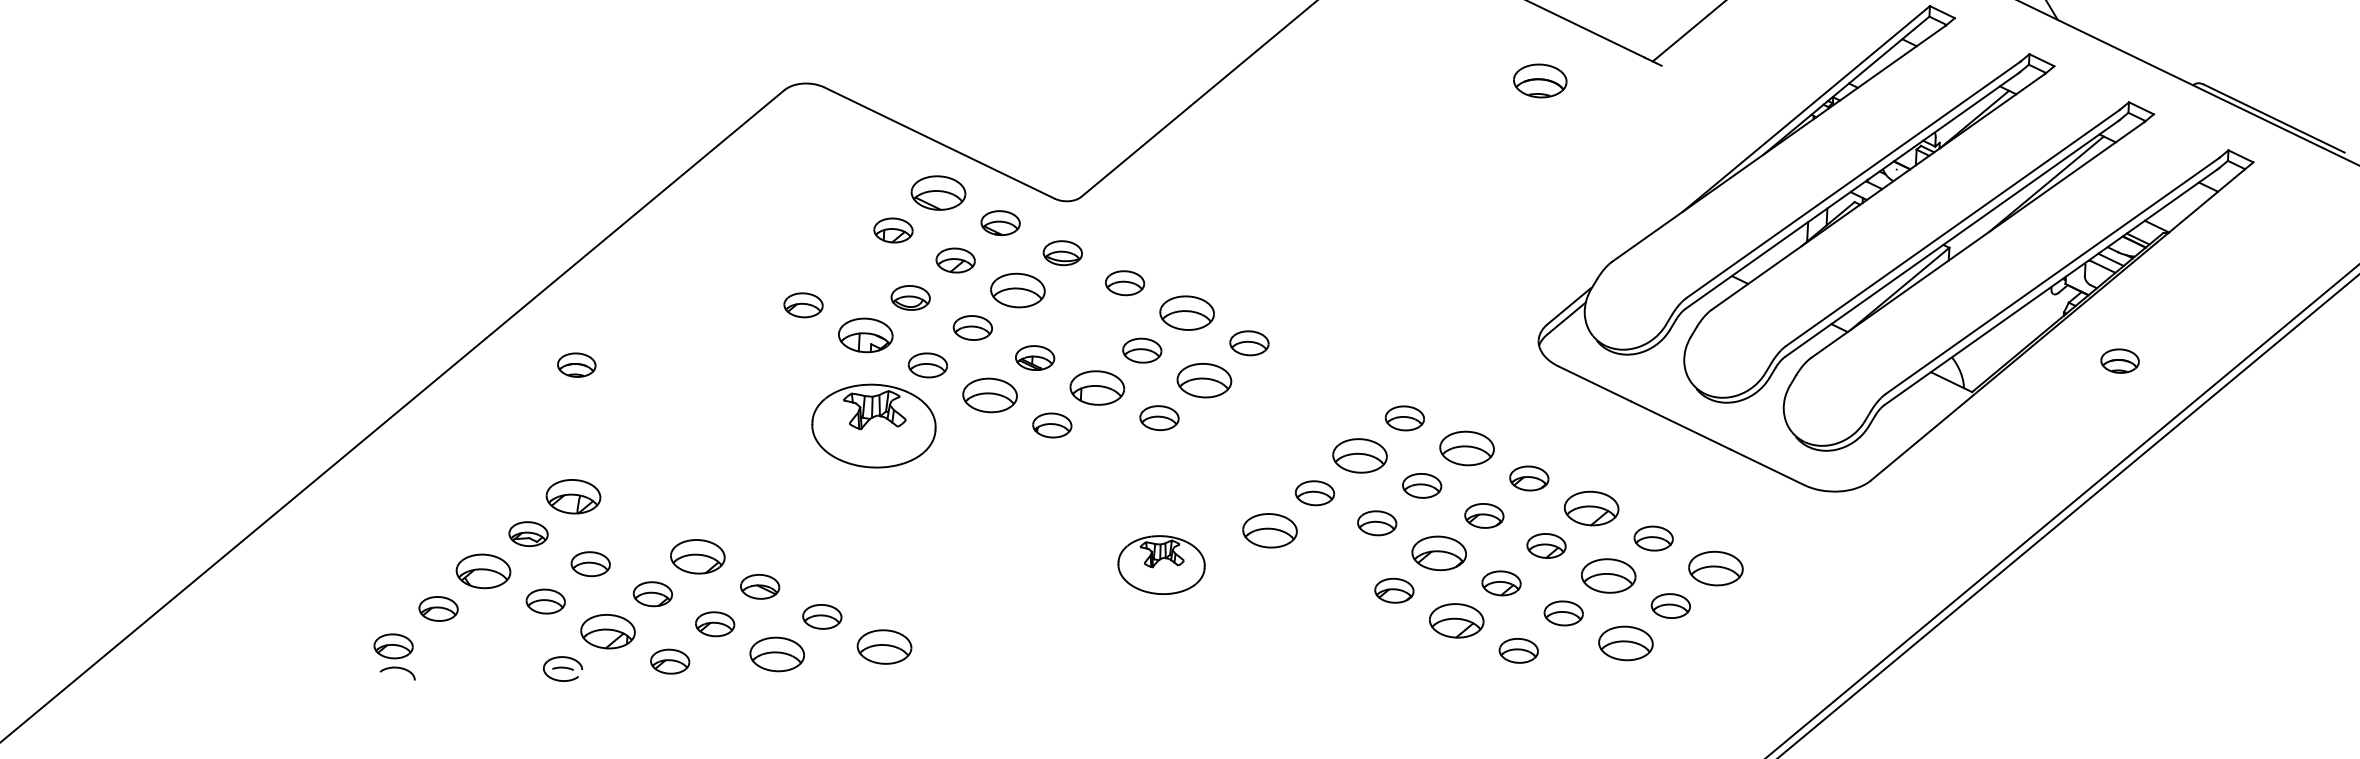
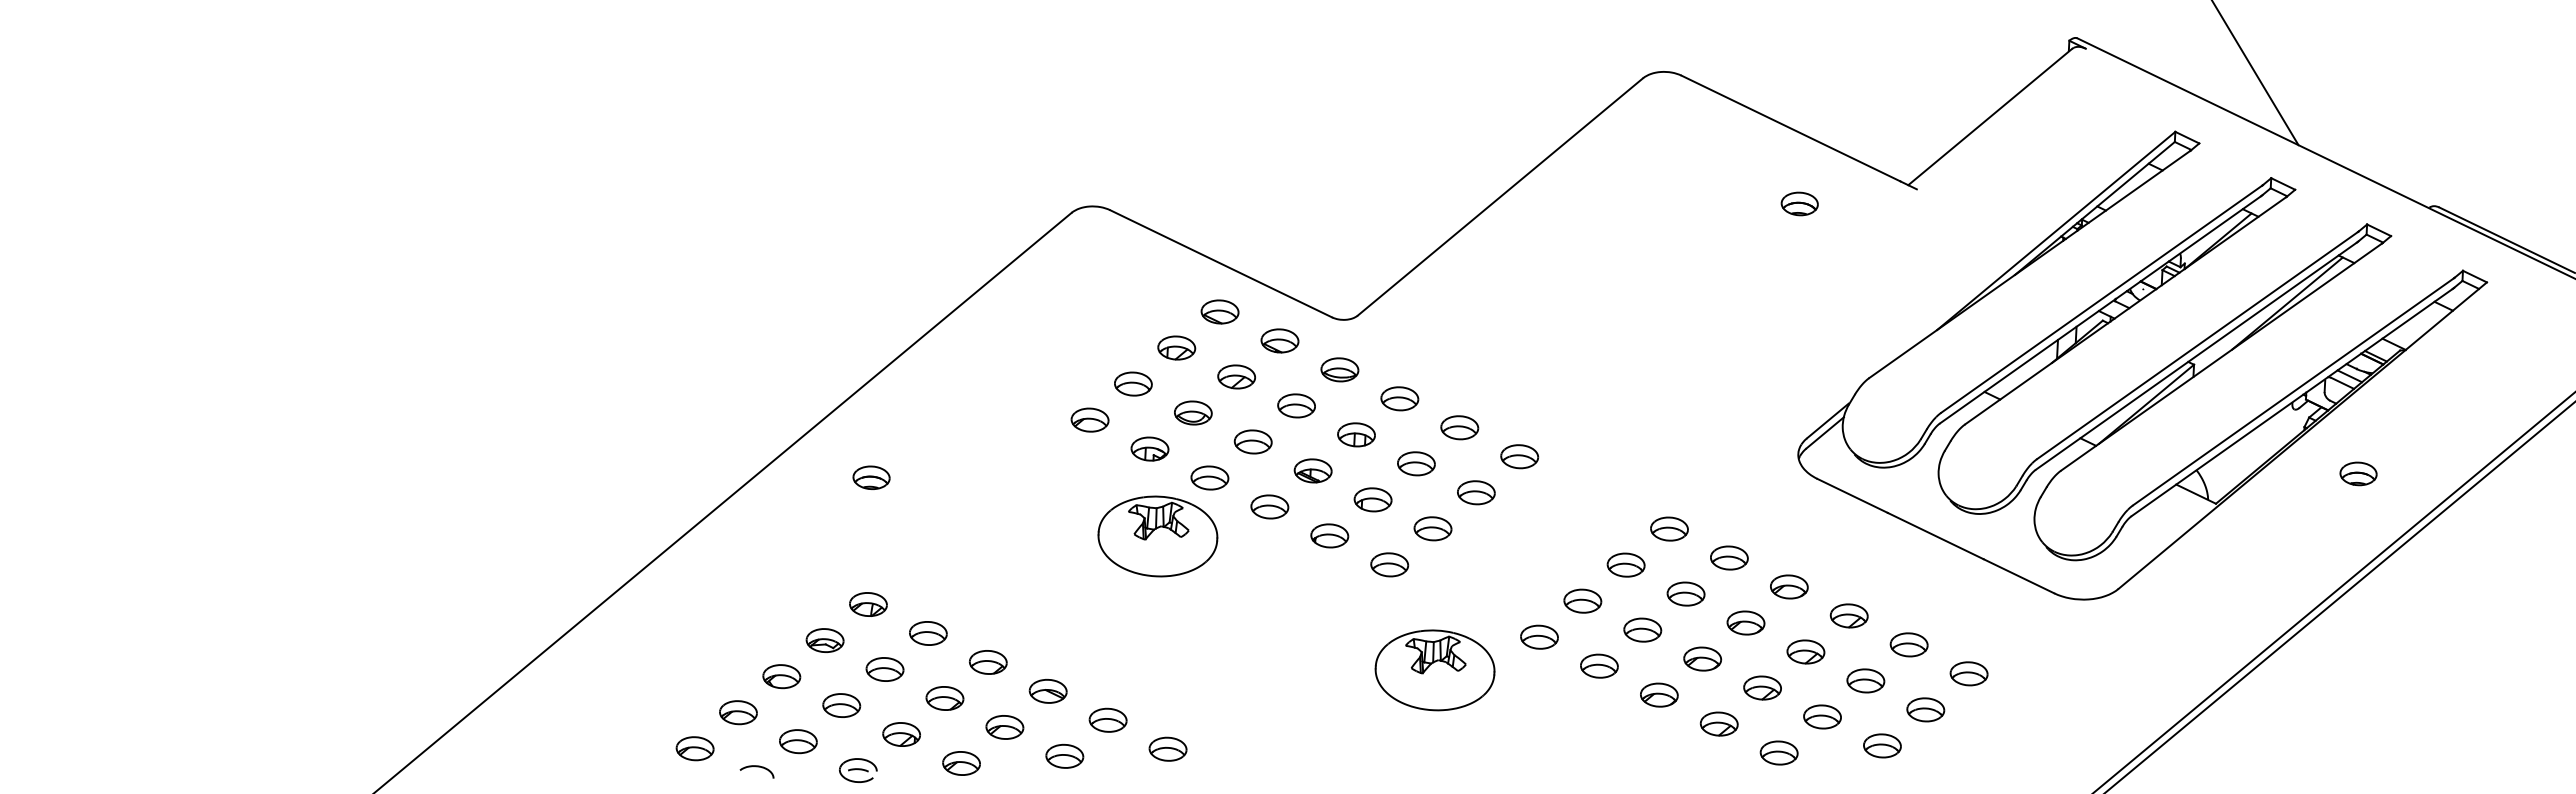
part: (1539, 80) -> (1799, 203), size x0.71
part: (937, 192) -> (1219, 311), size x0.71
part: (848, 267) -> (1133, 383), added
part: (1017, 290) -> (1296, 405), size x0.71
part: (1186, 312) -> (1459, 427), size x0.71
part: (1080, 320) -> (1356, 434), added
part: (865, 334) -> (1149, 448), size x0.71
part: (1204, 380) -> (1476, 492), size x0.71
part: (1096, 387) -> (1372, 499), size x0.71
part: (989, 394) -> (1269, 506), size x0.71
part: (1467, 447) -> (1729, 557), size x0.71
part: (1114, 455) -> (1389, 564), added
part: (1359, 455) -> (1625, 564), size x0.71
part: (573, 496) -> (868, 604), size x0.71
part: (1590, 508) -> (1848, 615), size x0.71
part: (635, 526) -> (928, 633), added
part: (1270, 529) -> (1539, 636), size x0.71
part: (1439, 552) -> (1702, 658), size x0.71
part: (698, 556) -> (988, 662), size x0.71
part: (1332, 560) -> (1599, 665), added
part: (1161, 565) -> (1434, 670), size x1.43
part: (1715, 568) -> (1968, 673), size x0.71
part: (483, 571) -> (781, 676), size x0.71
part: (1608, 575) -> (1865, 680), size x0.71
part: (1455, 620) -> (1718, 723), size x0.71
part: (607, 631) -> (901, 734), size x0.71
part: (500, 638) -> (798, 741), added
part: (1626, 643) -> (1882, 745), size x0.71
part: (883, 646) -> (1167, 748), size x0.71
part: (777, 653) -> (1064, 755), size x0.71
curve: (397, 668) -> (756, 767), moved

